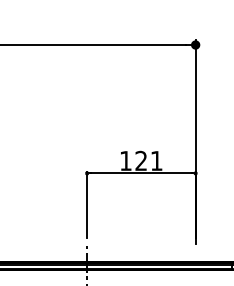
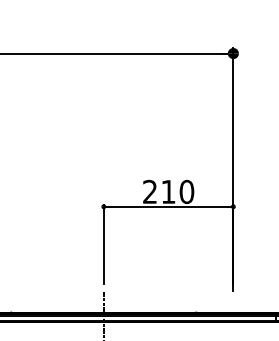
text: (141, 160) -> (168, 191), 121 -> 210

